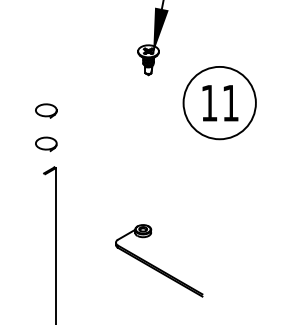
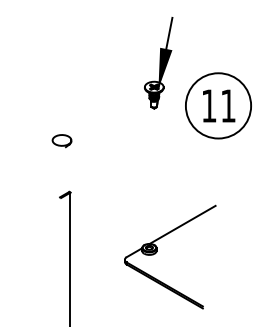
part: (219, 102) -> (218, 105), moved
part: (45, 144) -> (61, 171), removed
line: (179, 203) -> (182, 224), added

